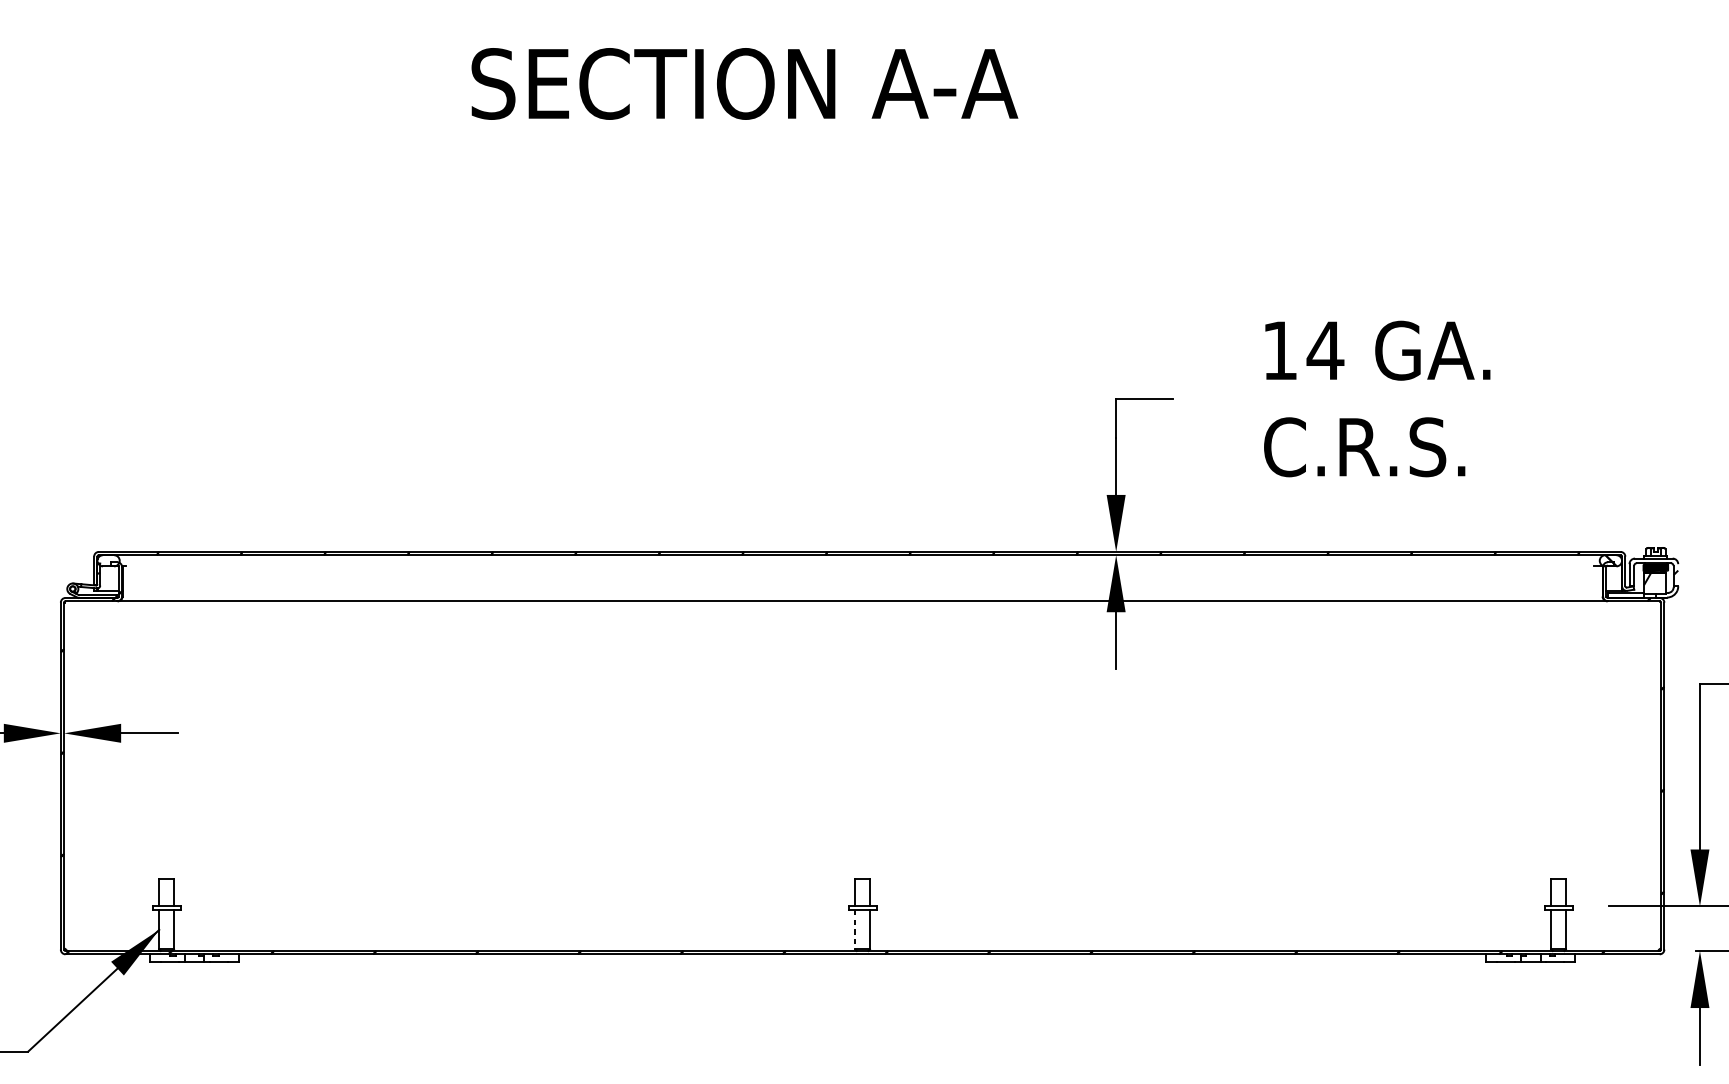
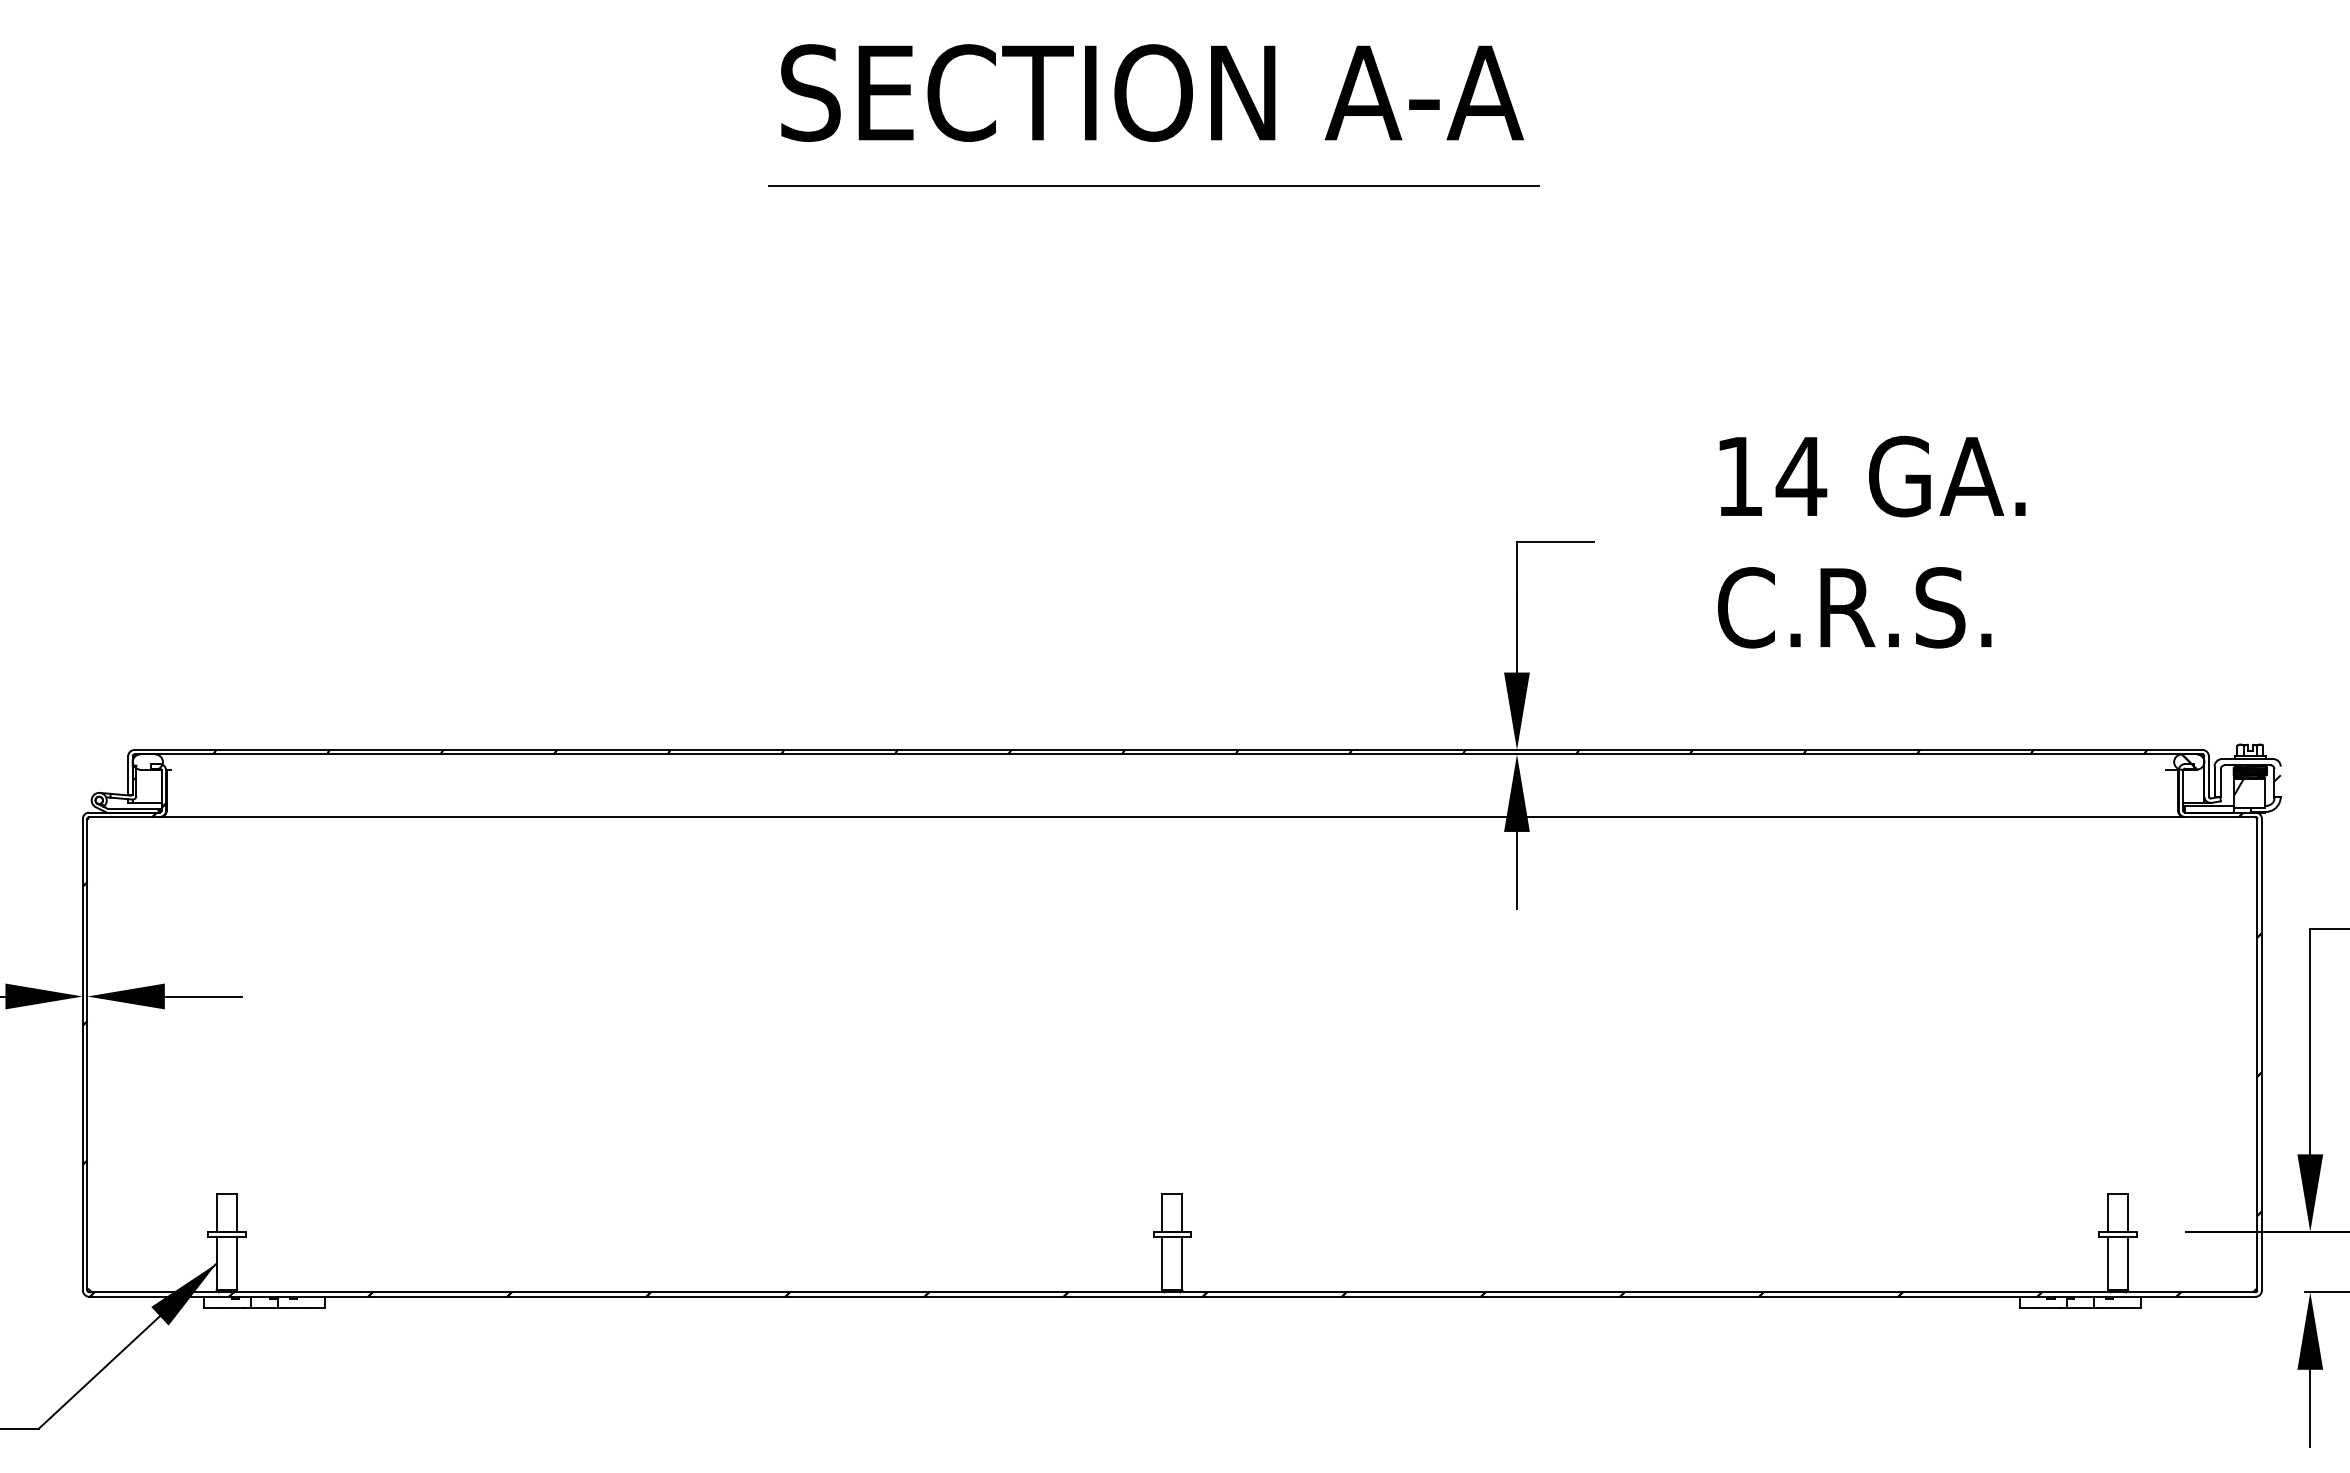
text: (744, 83) -> (1152, 92), moved
line: (848, 137) -> (1153, 186), added
line: (855, 929) -> (1162, 1263), dashed -> solid

